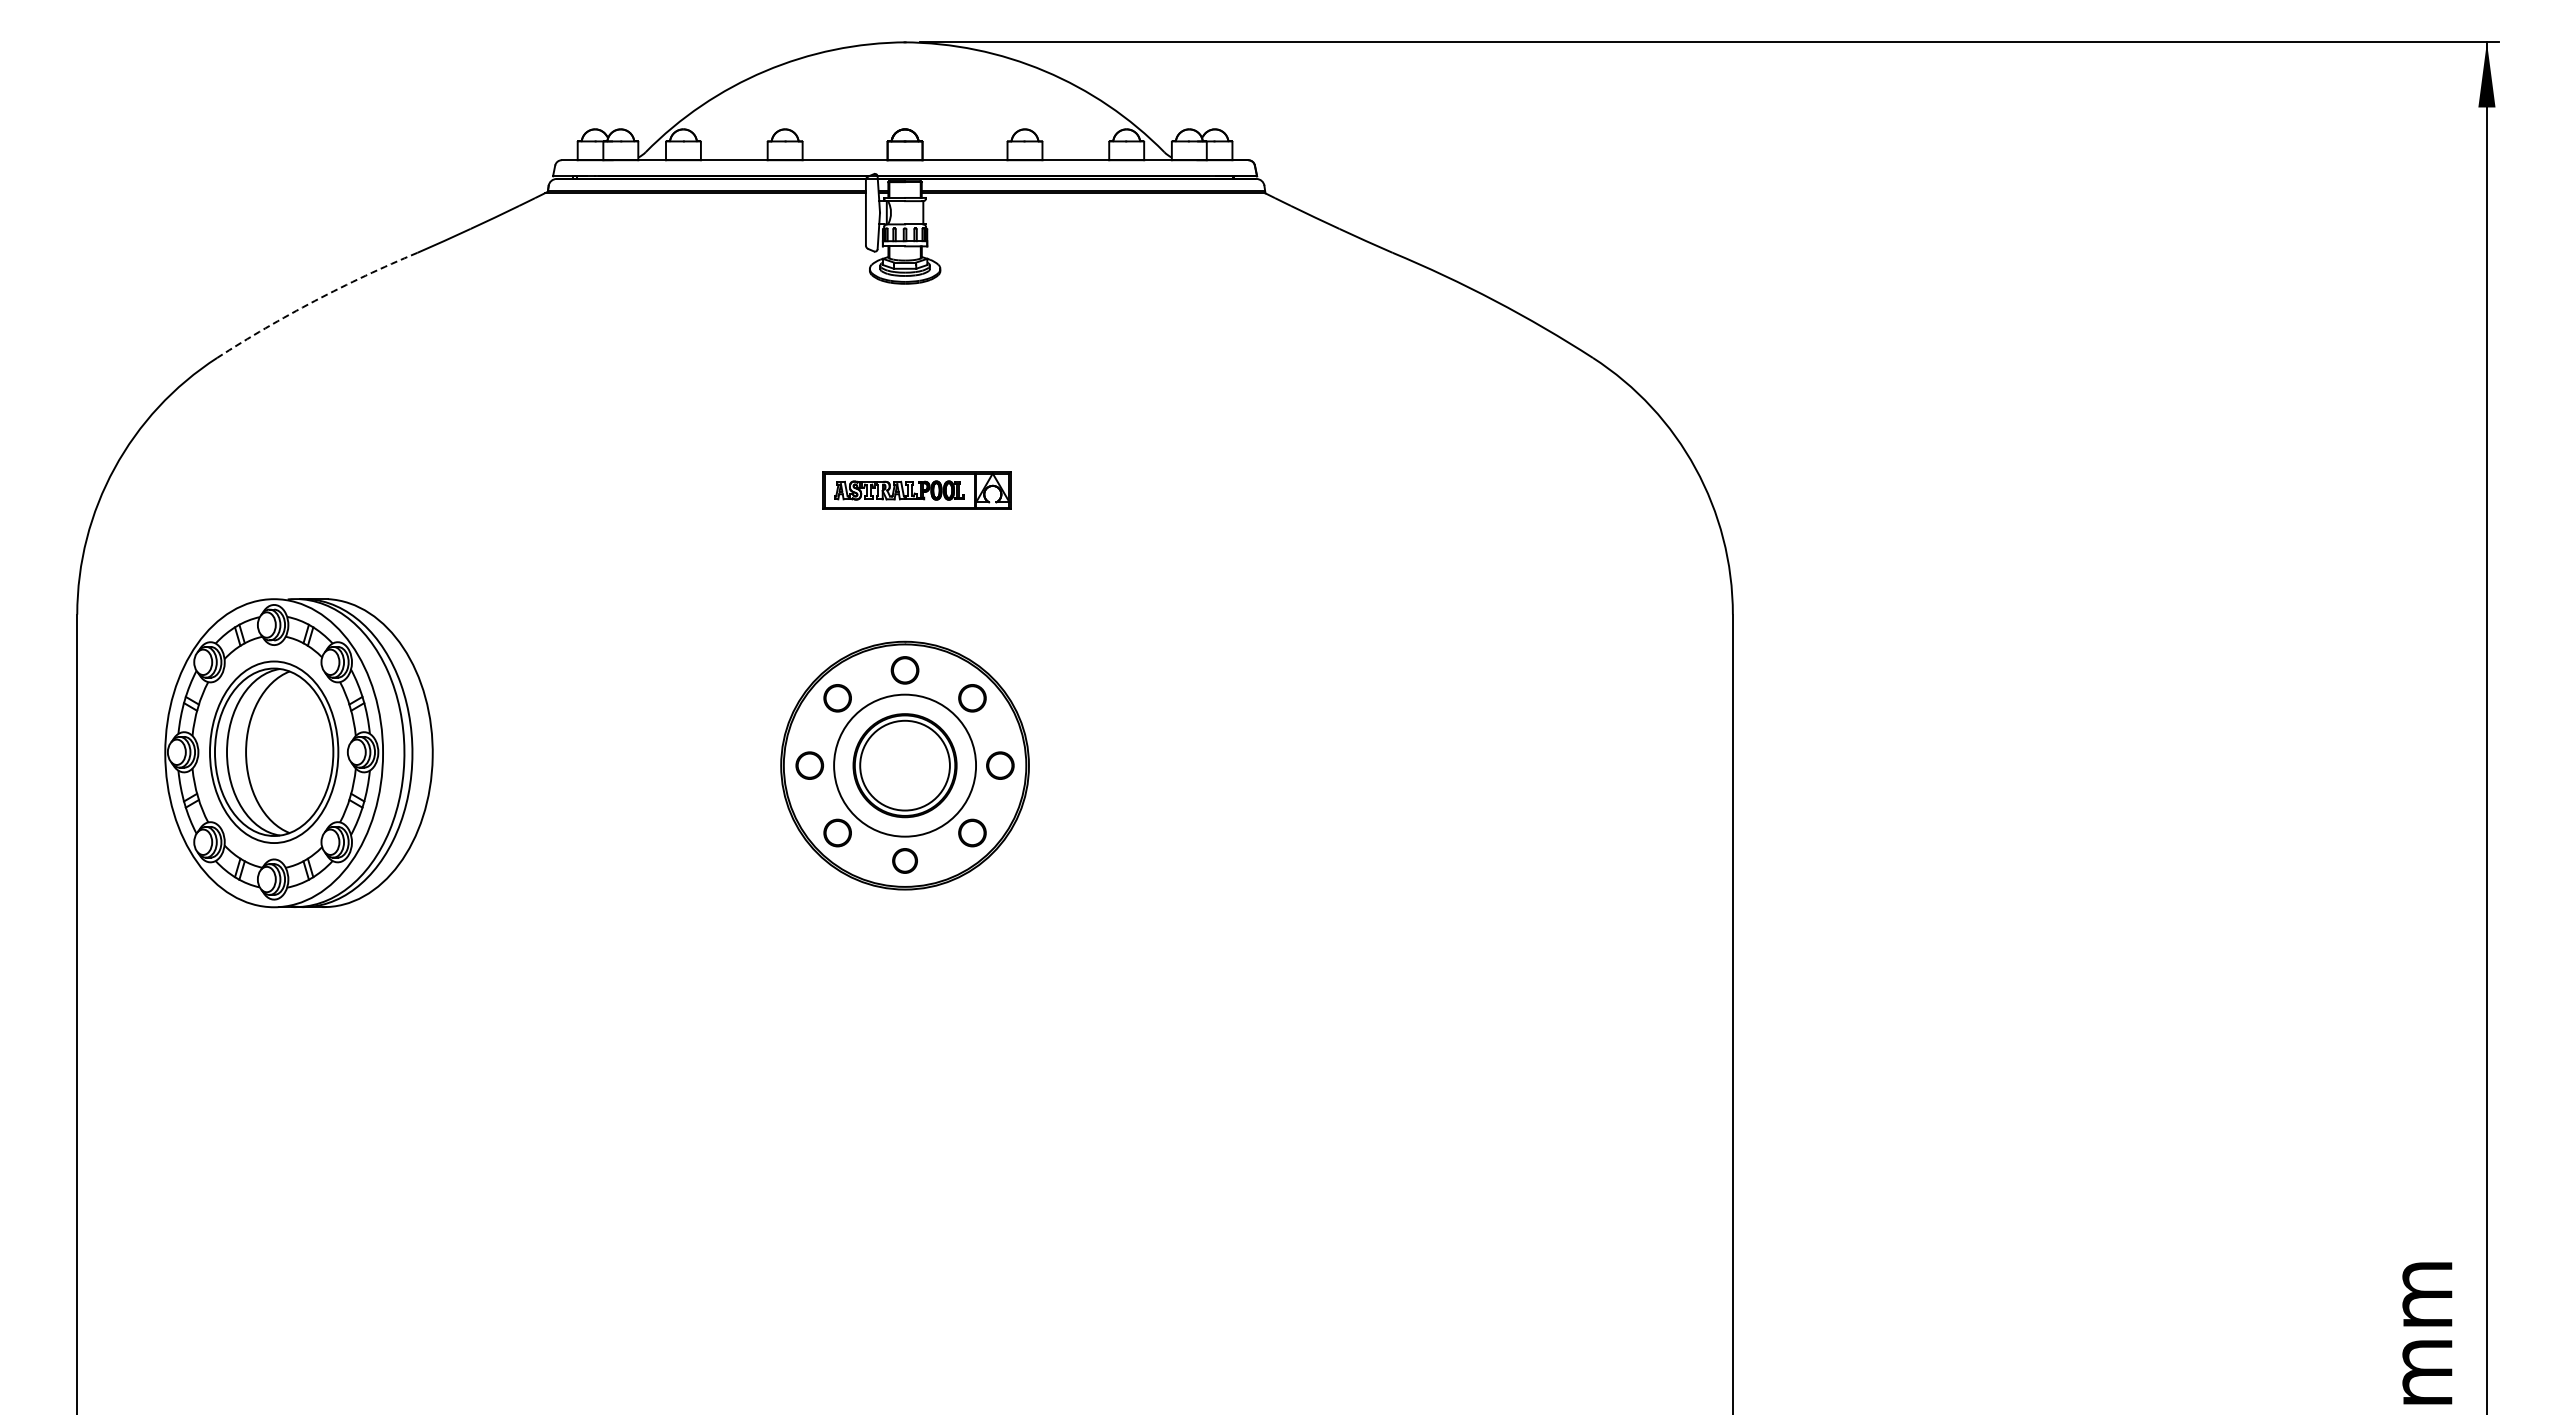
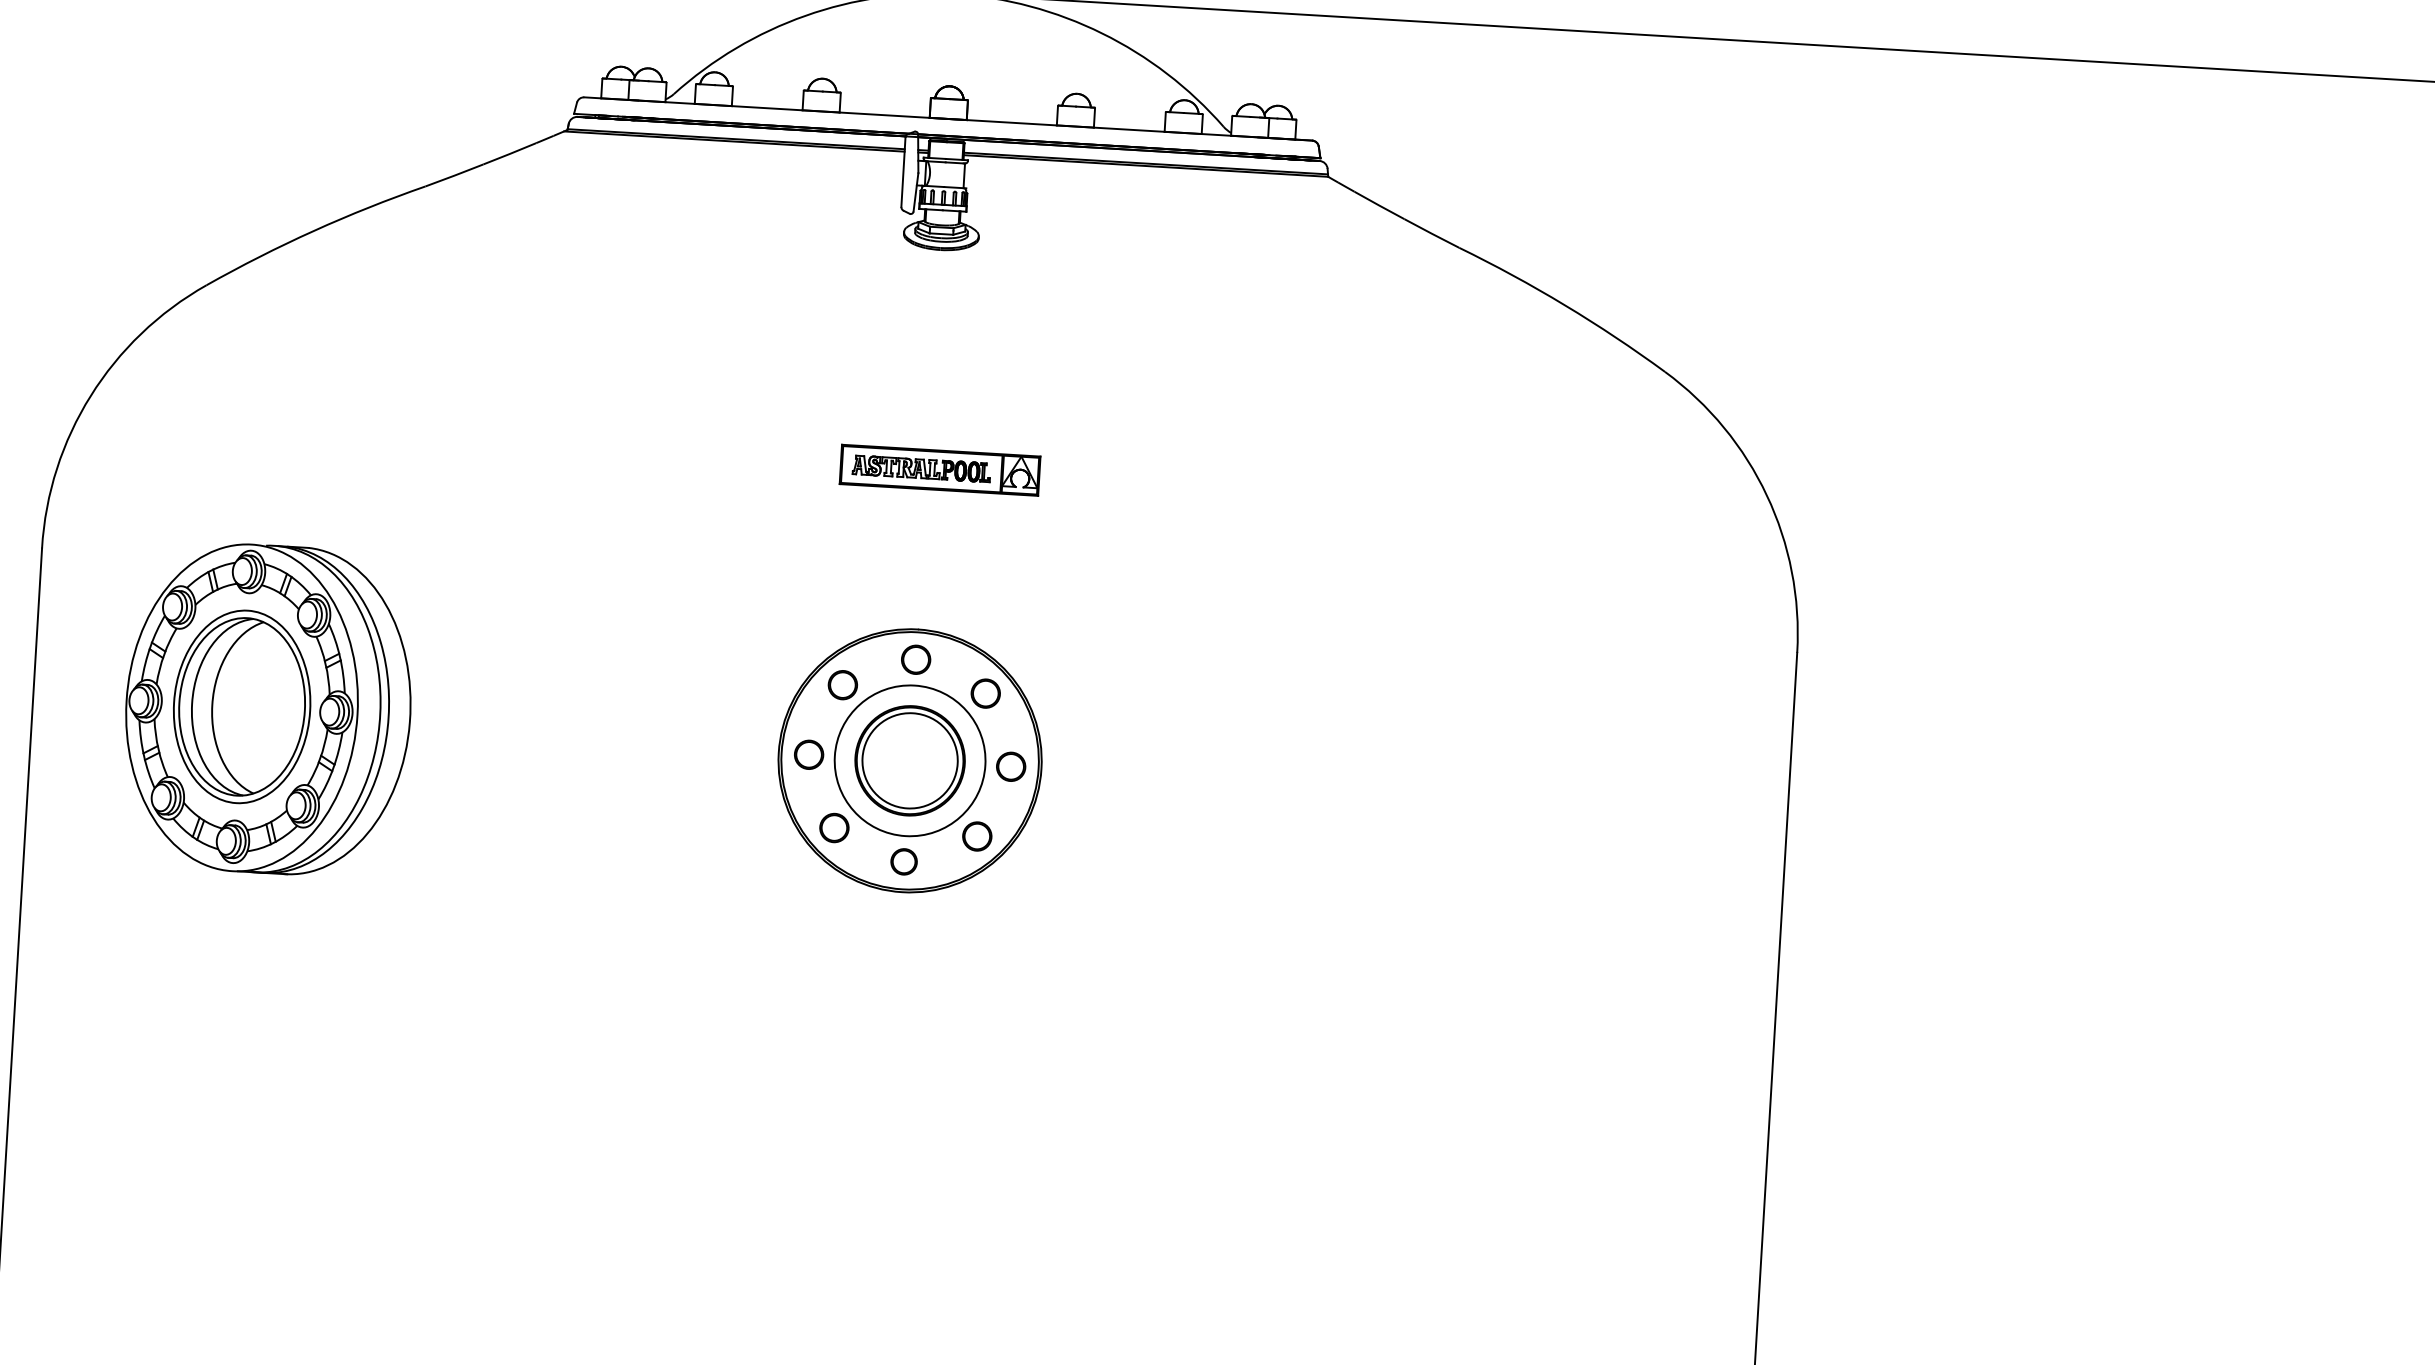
arc: (315, 300) -> (314, 230), dashed -> solid

